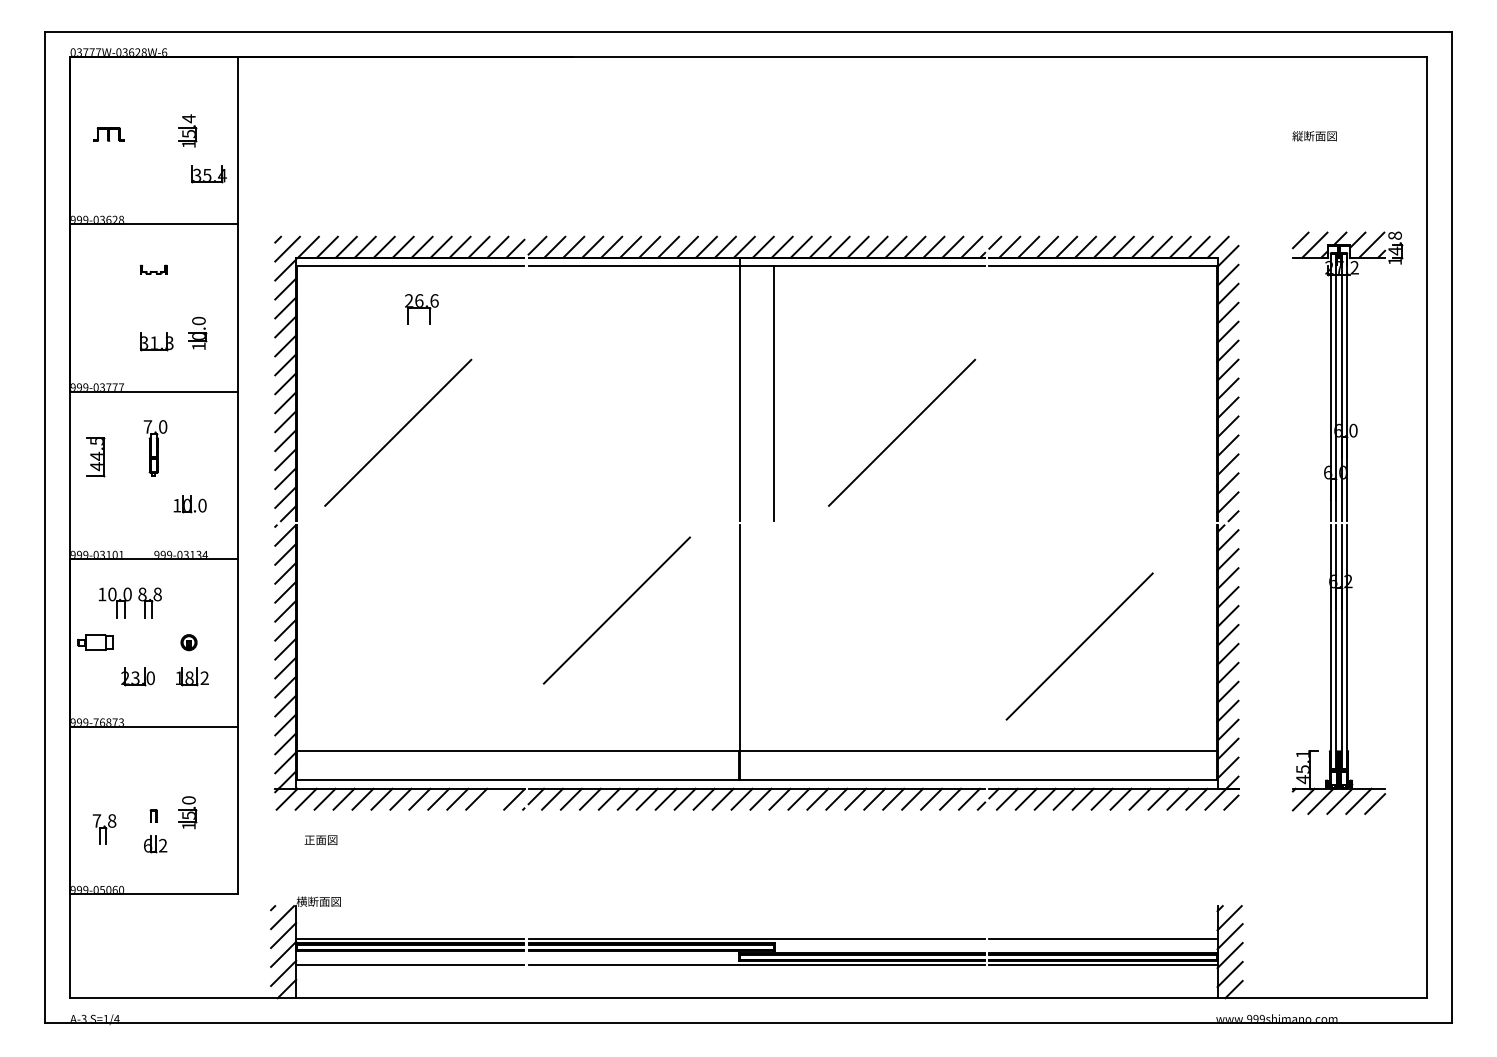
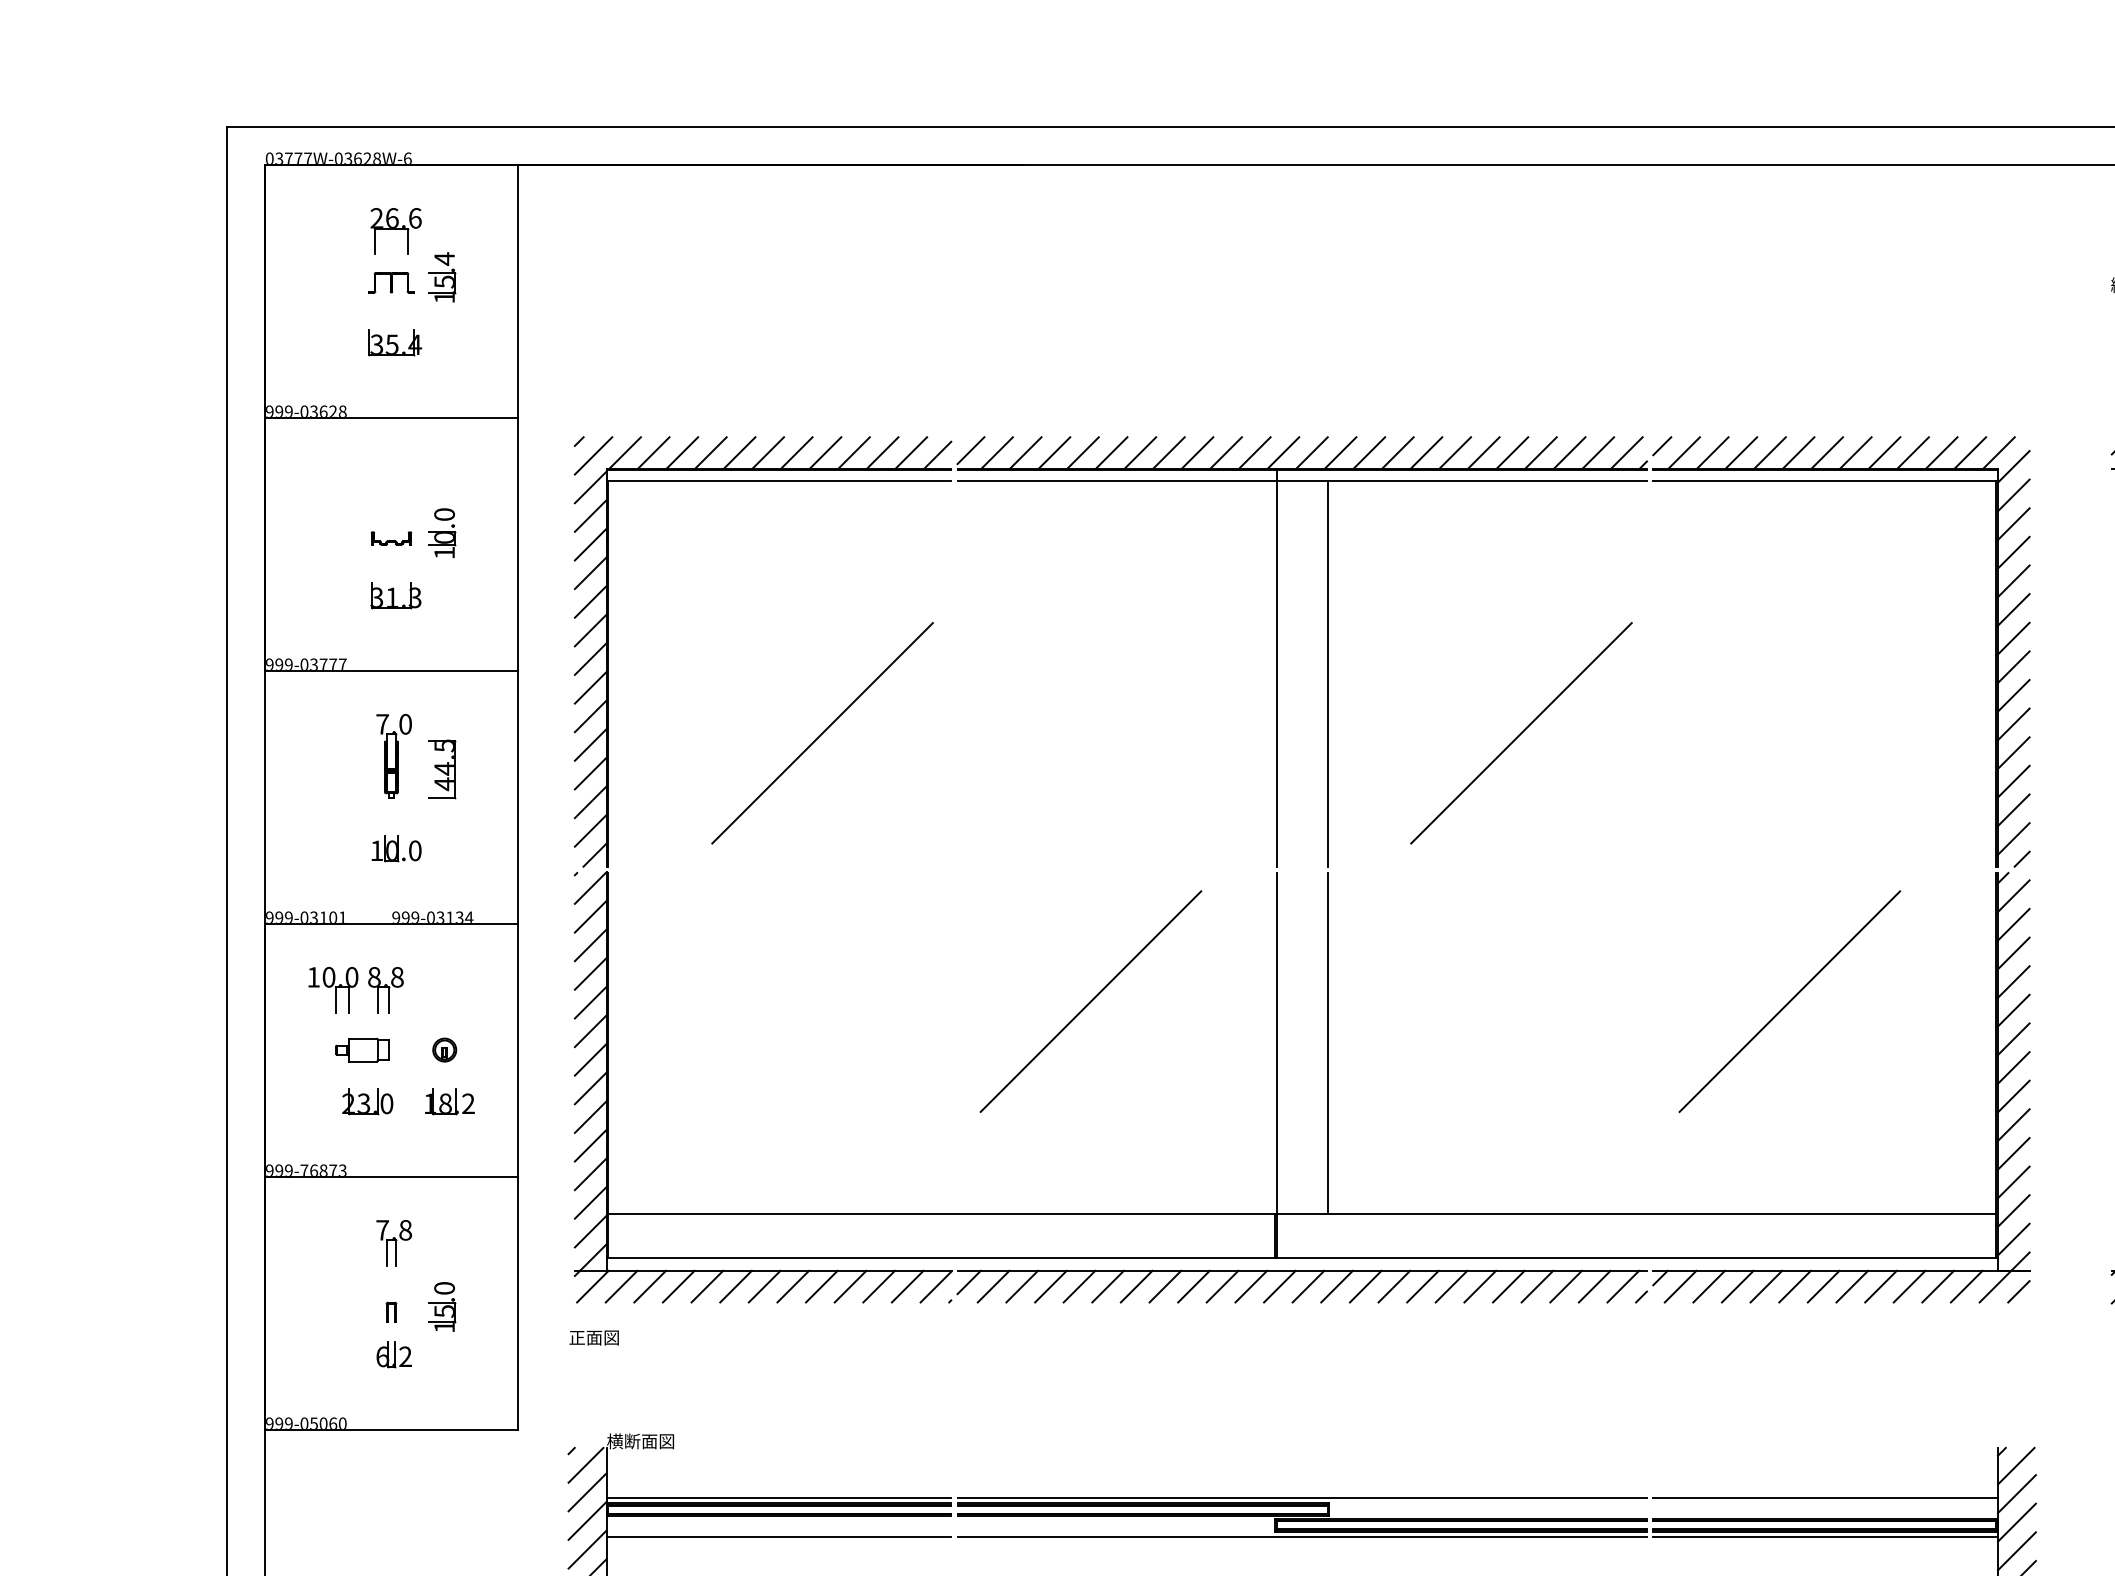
part: (108, 134) -> (391, 282), moved
part: (208, 174) -> (394, 343), moved
part: (153, 269) -> (391, 537), moved
part: (421, 309) -> (395, 231), moved
part: (197, 332) -> (442, 531), moved
line: (398, 432) -> (822, 732), moved
part: (95, 457) -> (442, 770), moved
part: (189, 504) -> (395, 849), moved
line: (773, 638) -> (1327, 1043), added
part: (95, 642) -> (362, 1049), moved
line: (1079, 646) -> (1789, 1001), moved
line: (495, 798) -> (907, 1285), added
part: (104, 829) -> (394, 1243), moved
text: (320, 840) -> (593, 1338), moved

